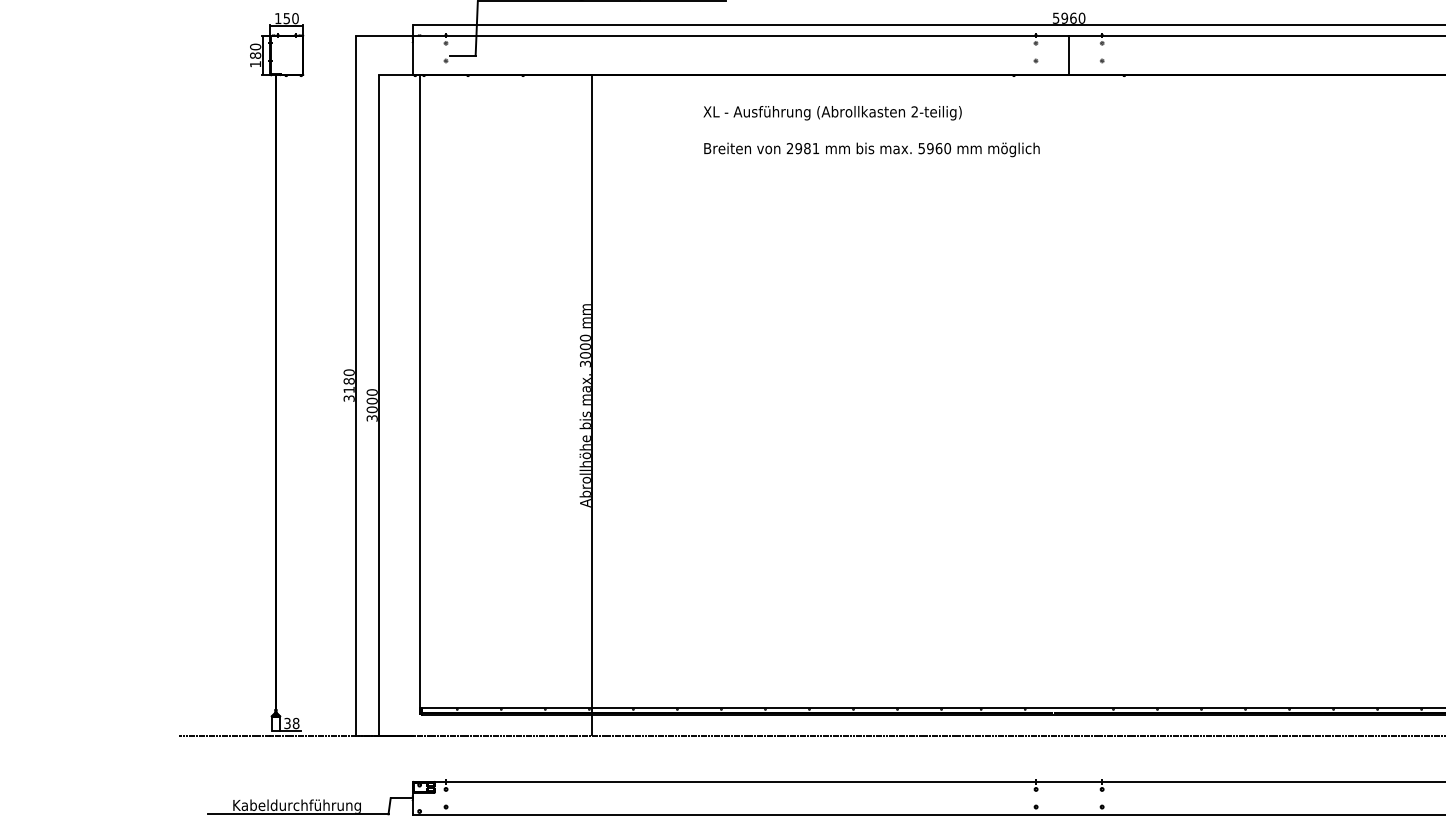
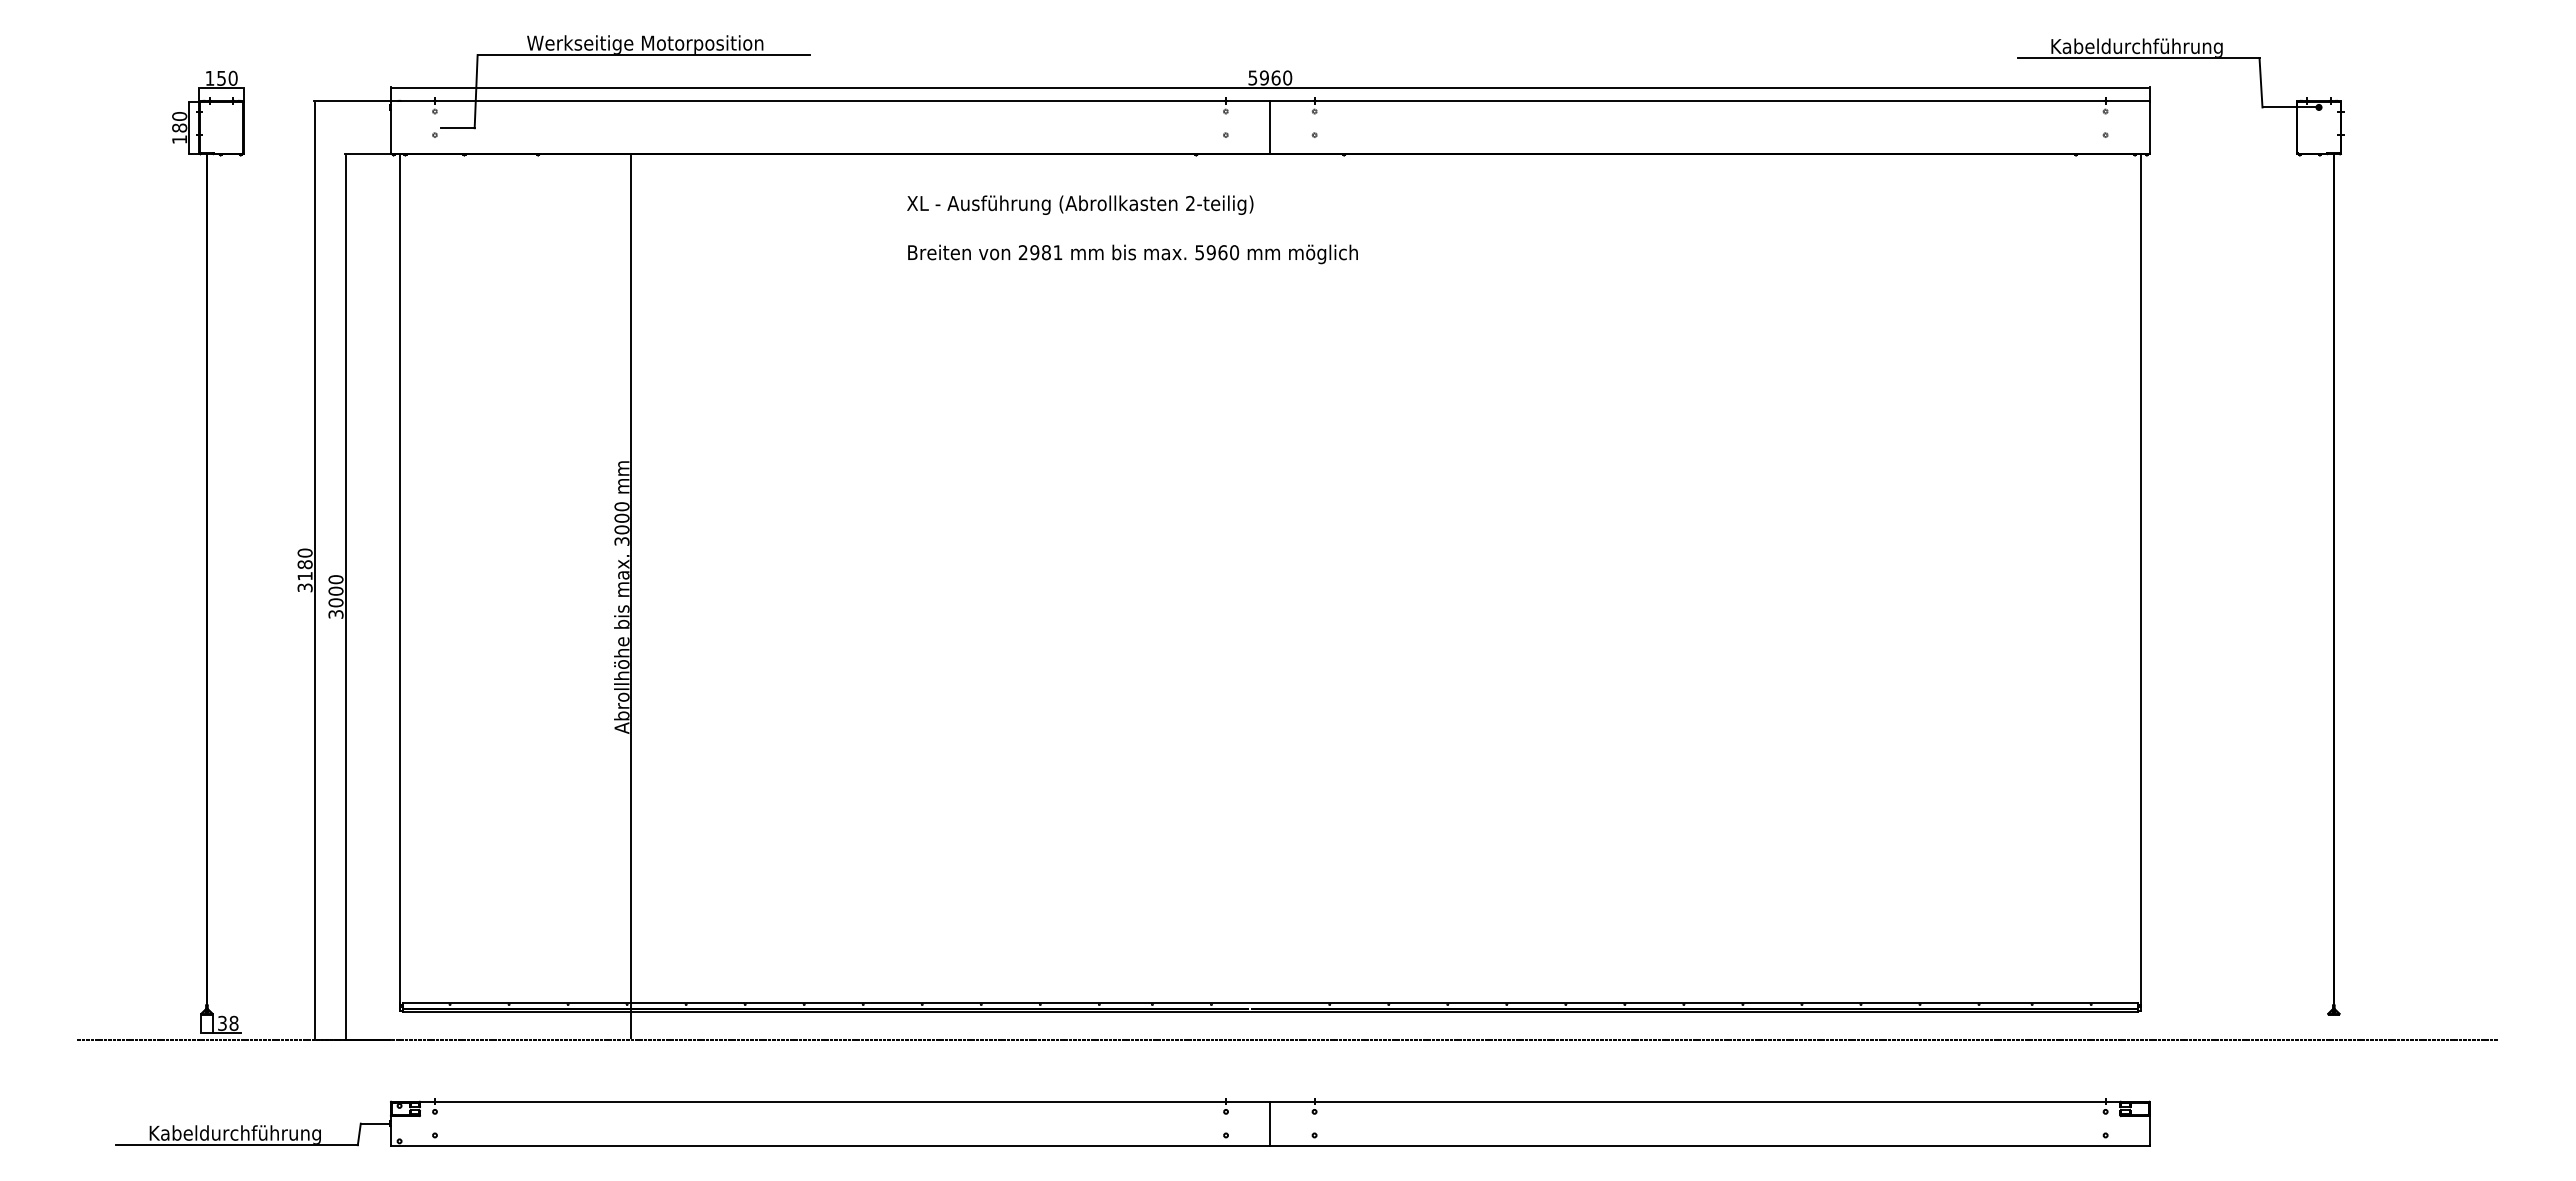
text: (871, 131) -> (1132, 229), moved
line: (1069, 798) -> (1270, 1123), added

